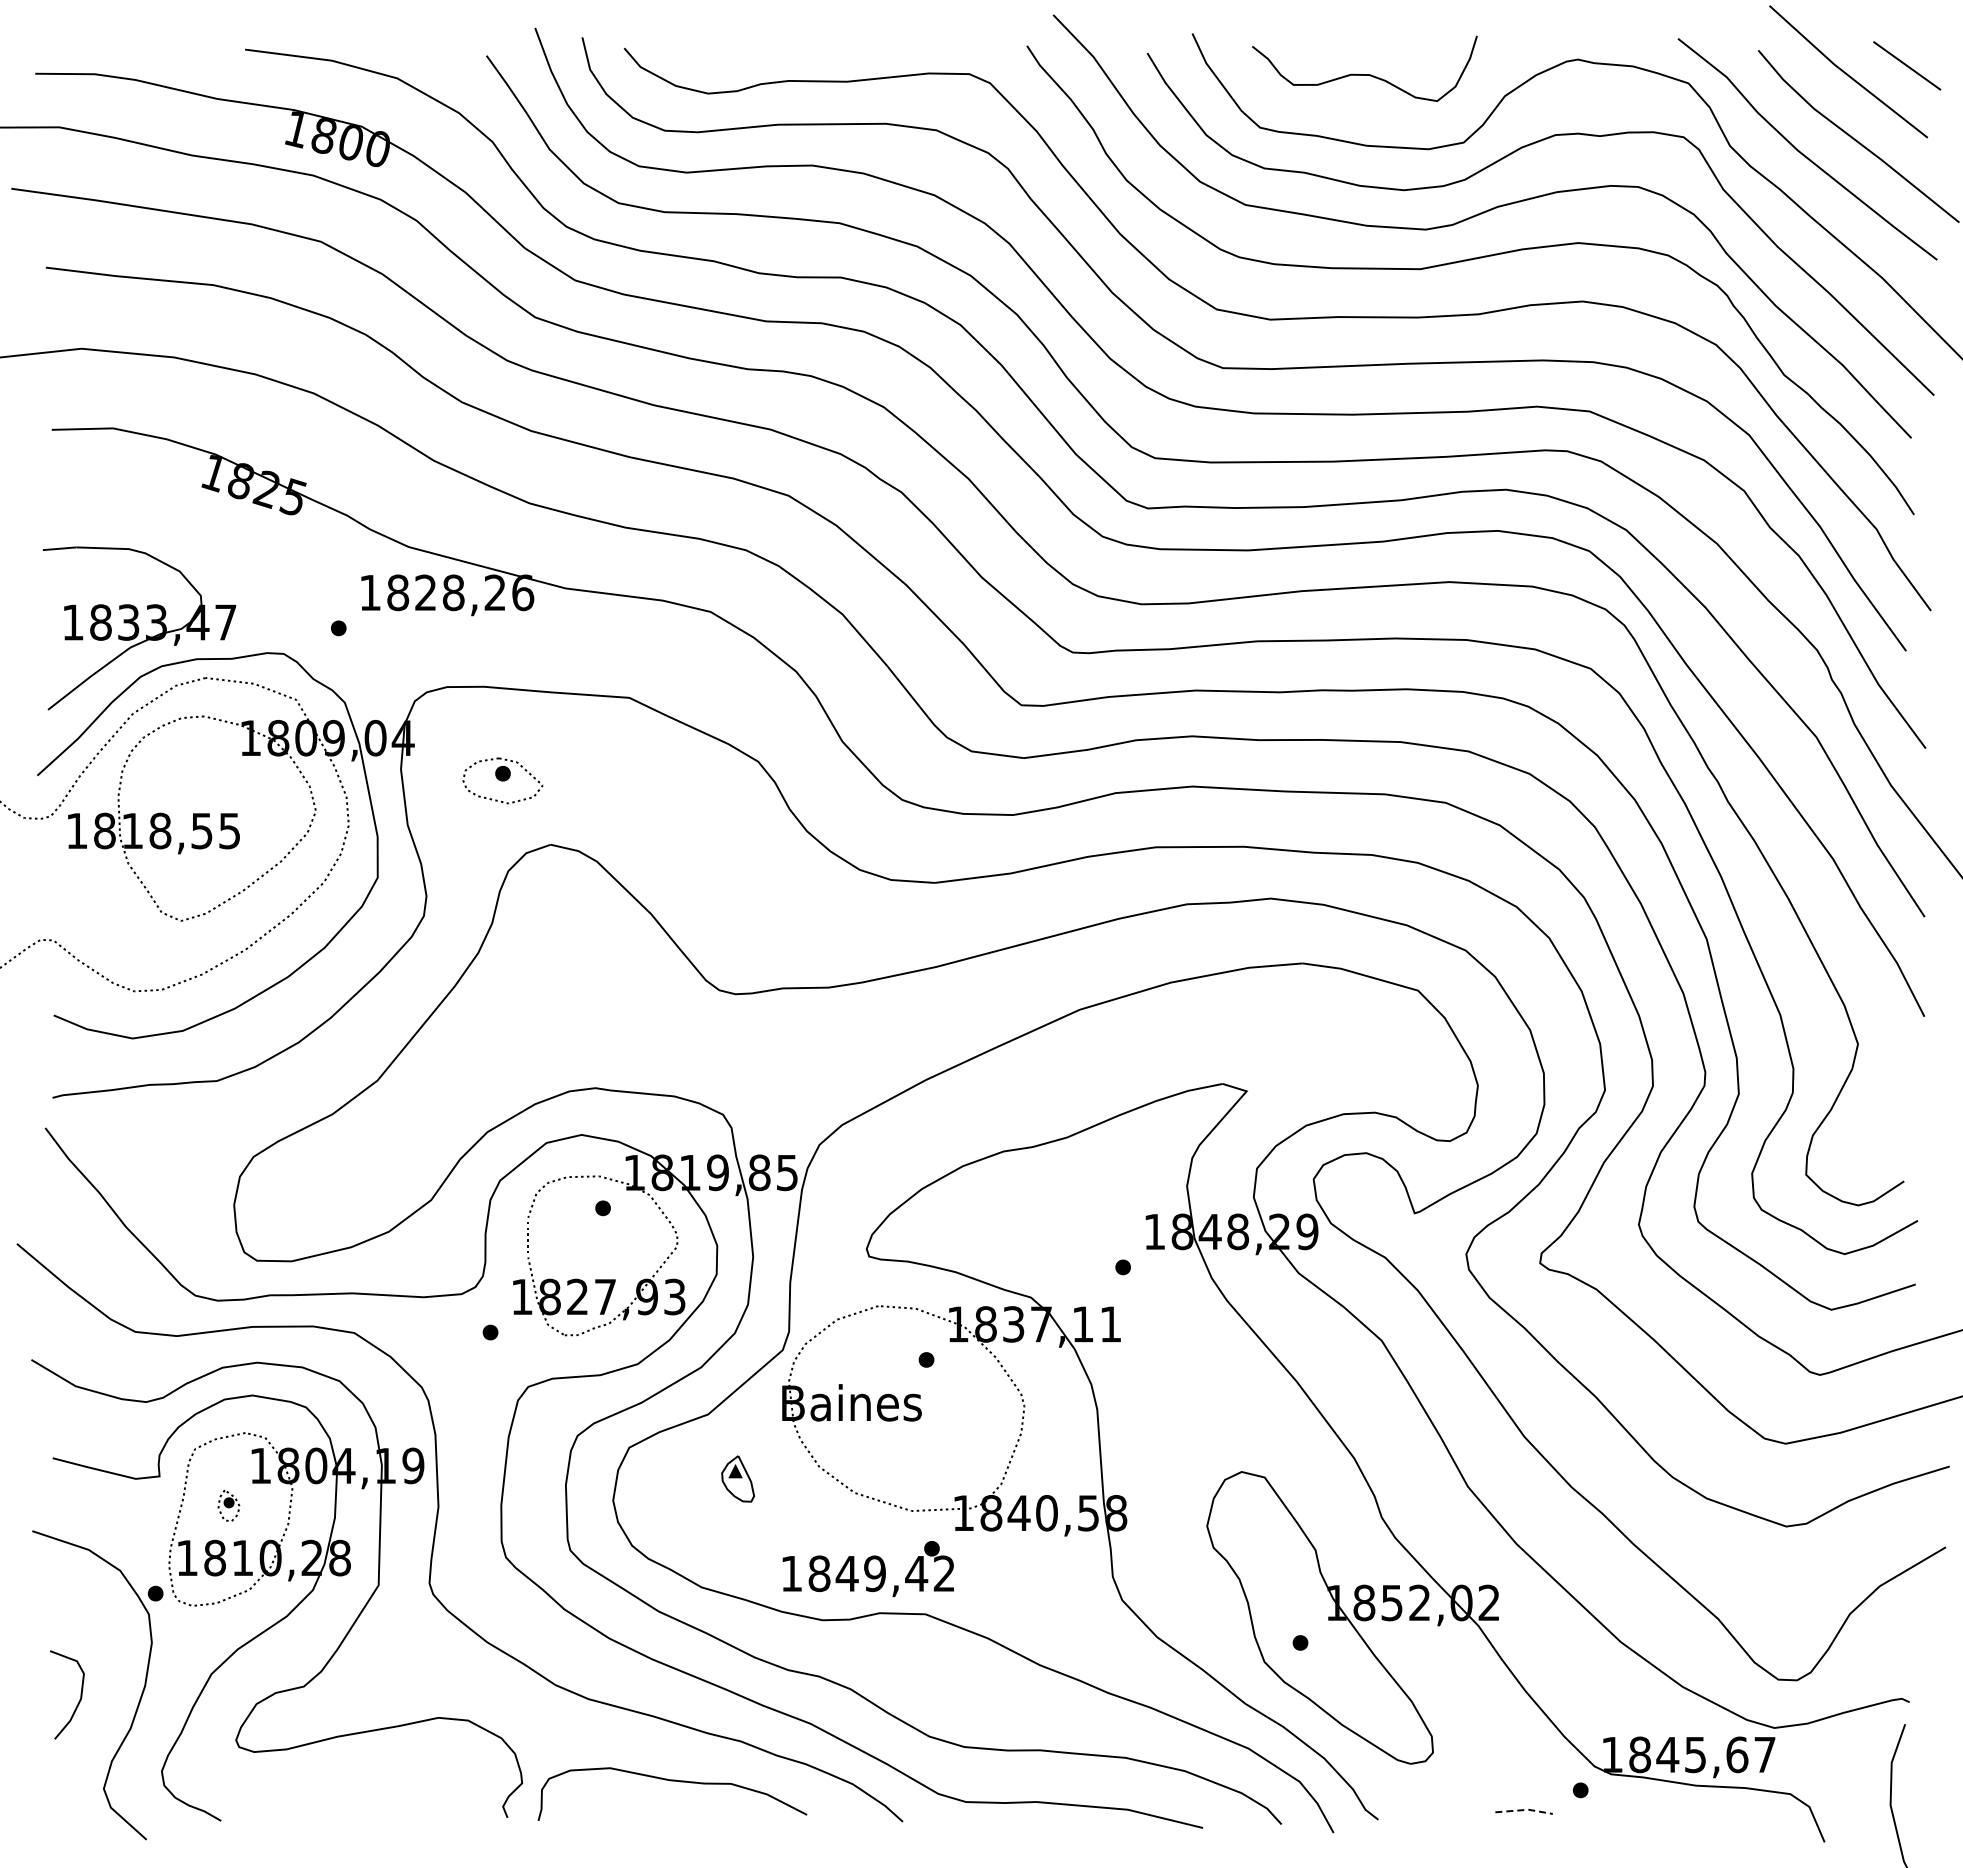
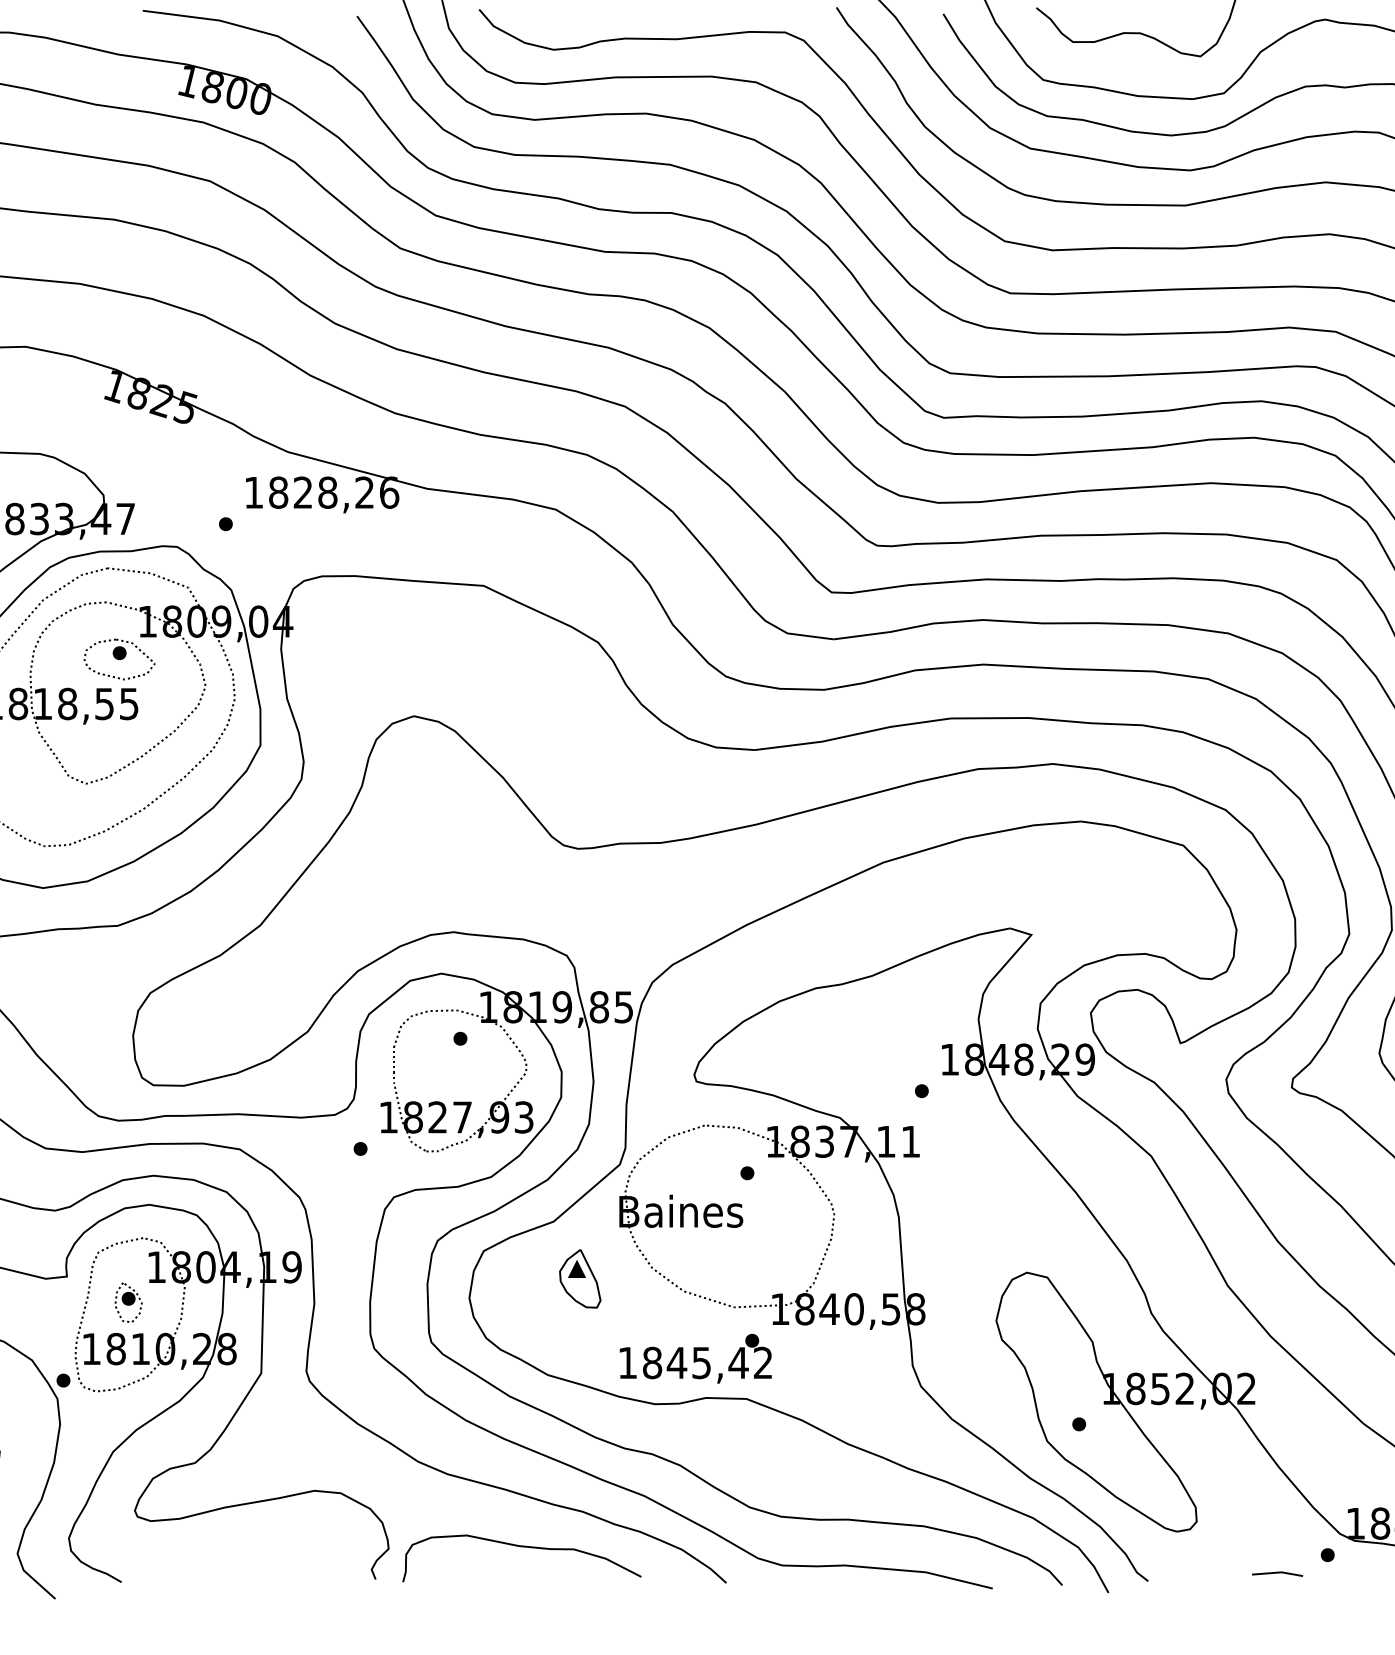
part: (502, 780) -> (119, 659), moved
part: (737, 1478) -> (579, 1278), size x1.43
part: (228, 1505) -> (128, 1302), size x1.43
text: (874, 1573) -> (701, 1362), 1849,42 -> 1845,42
line: (1524, 1810) -> (1277, 1573), dashed -> solid

